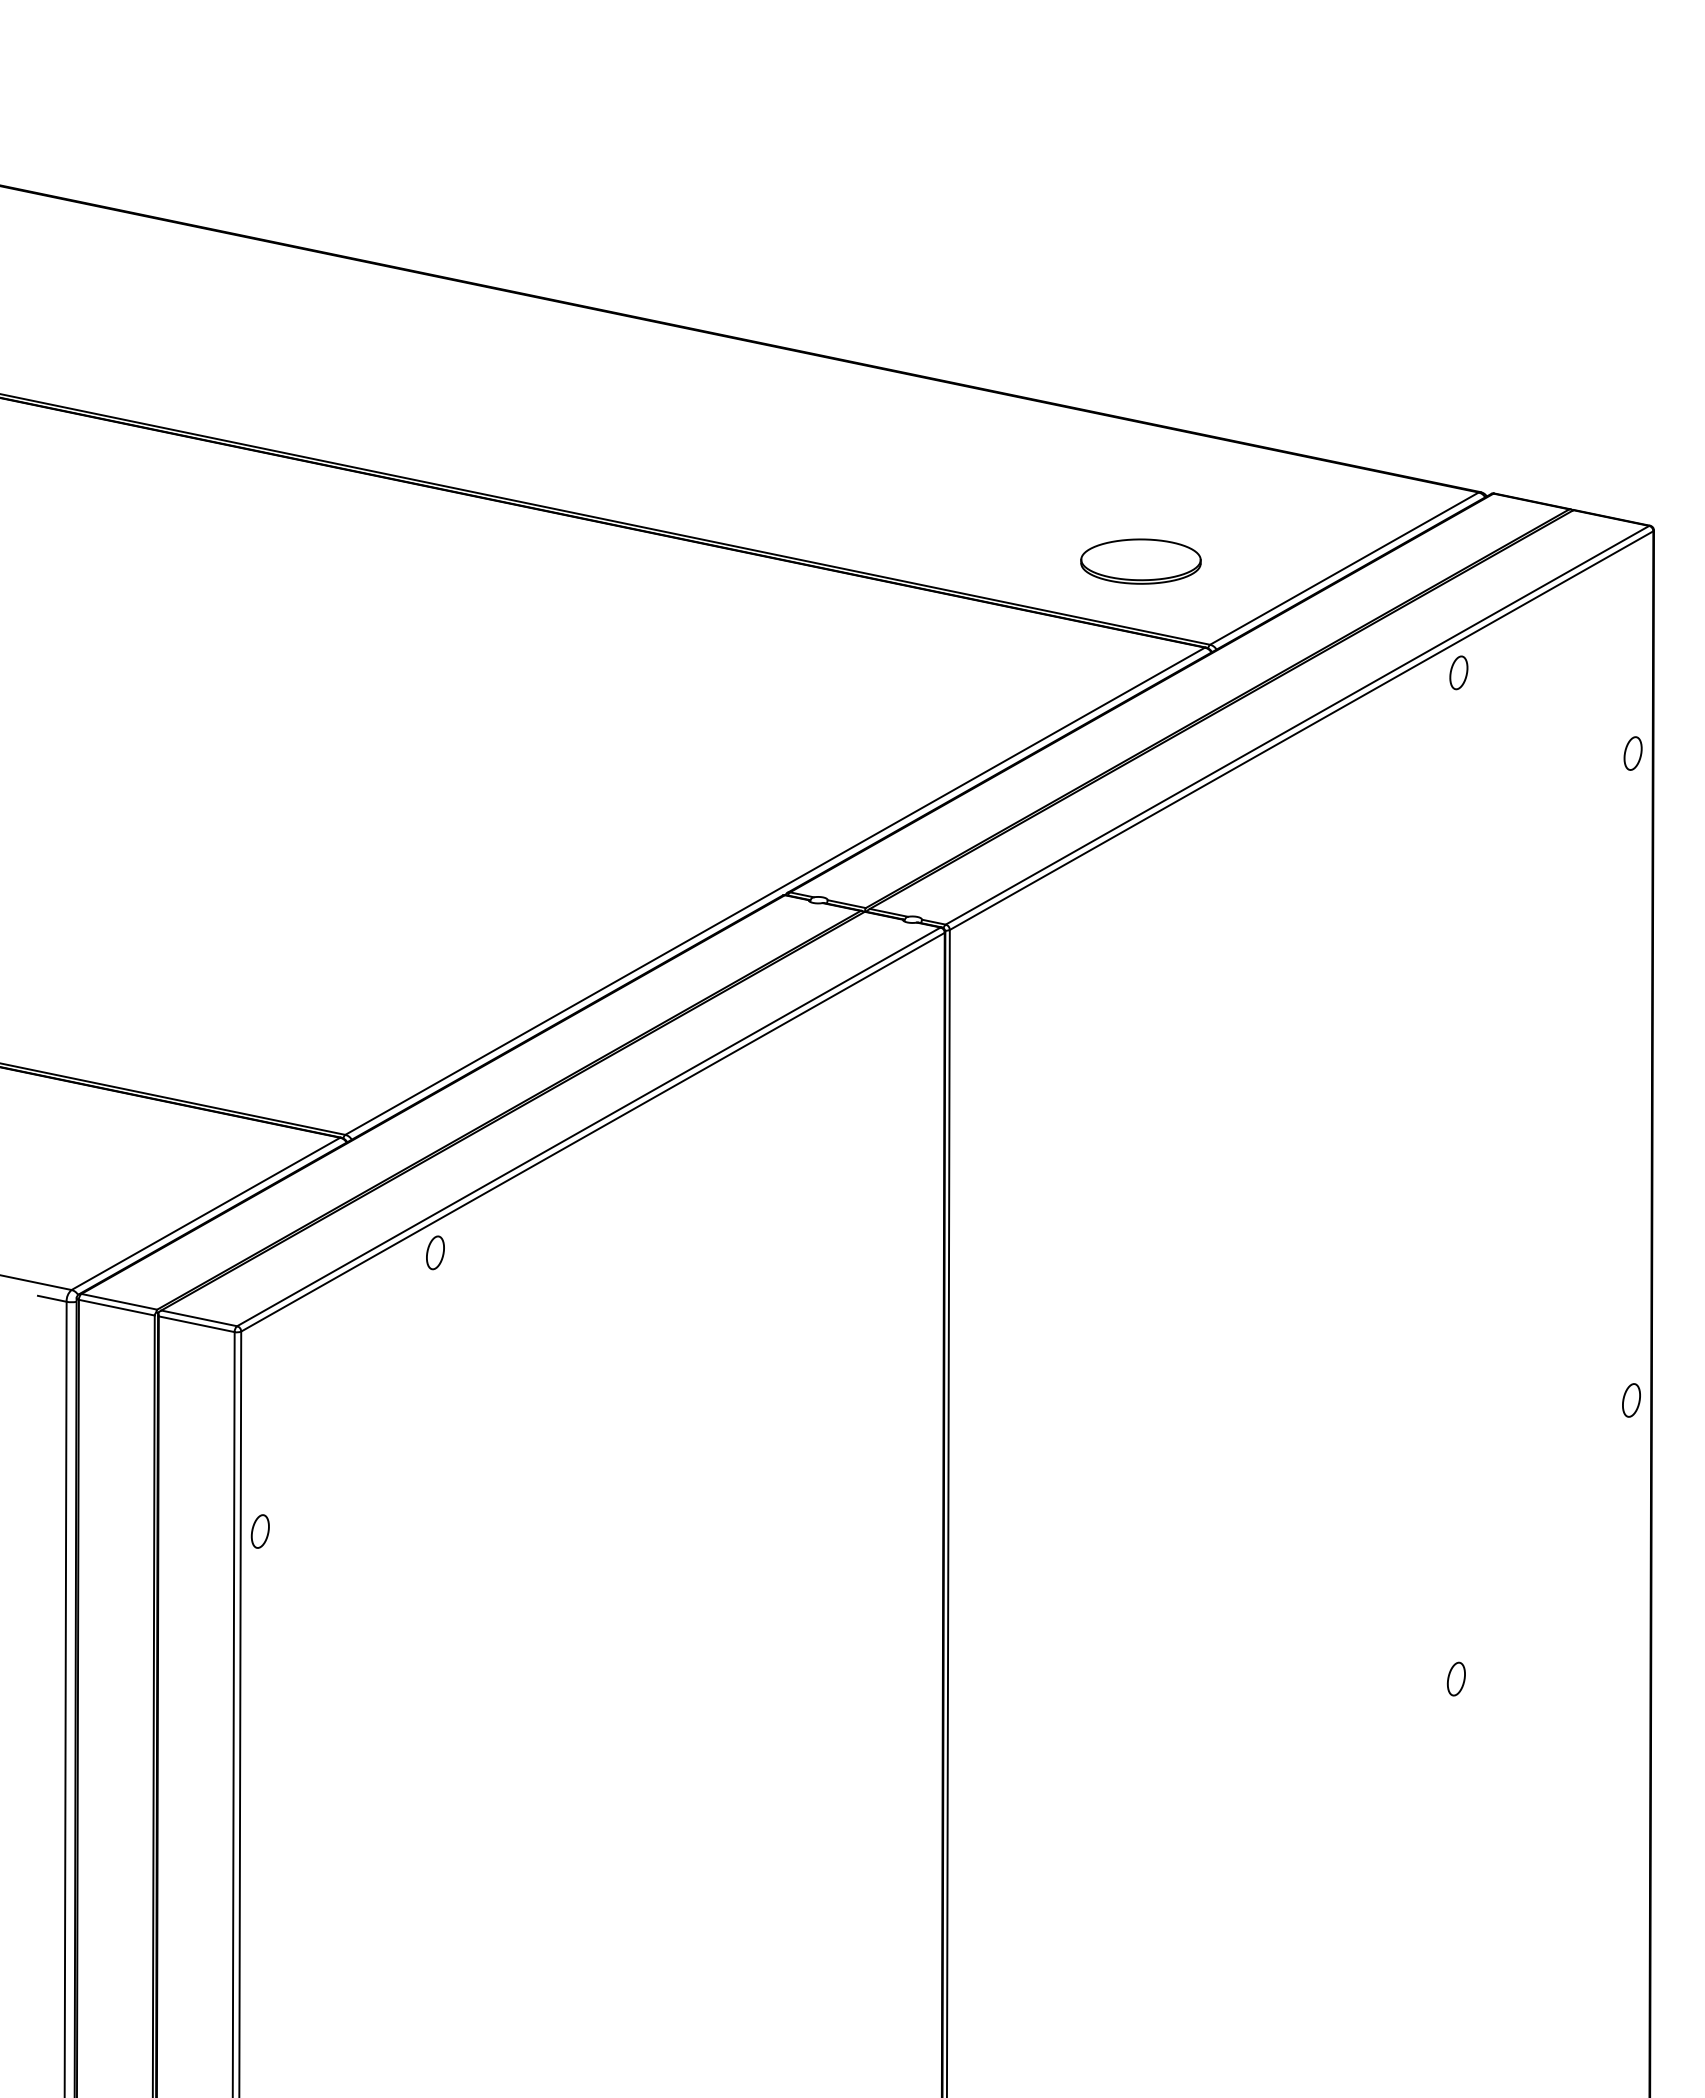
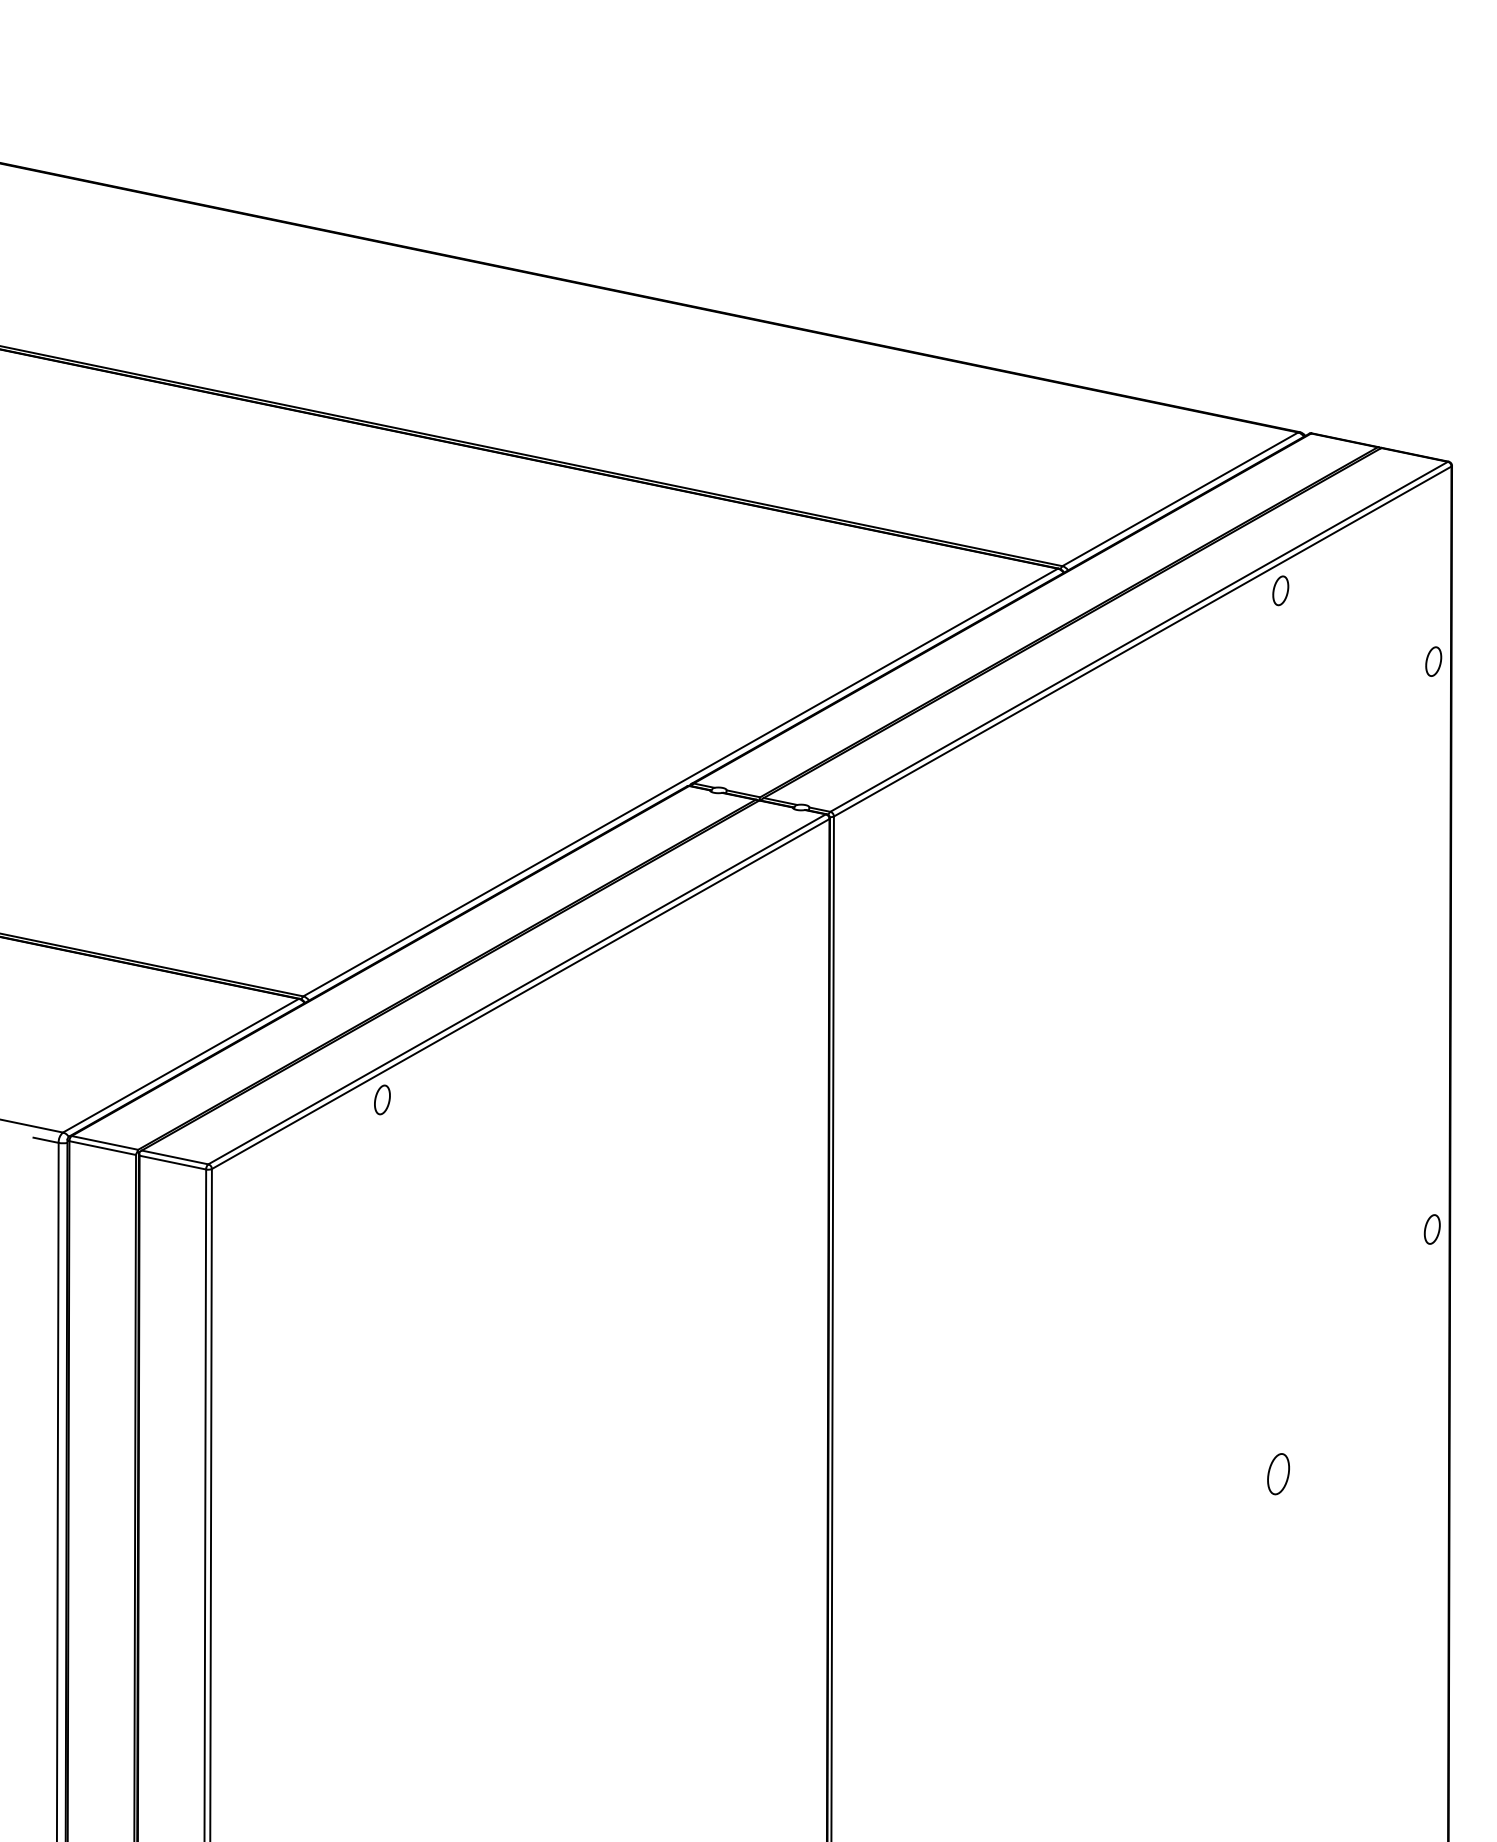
part: (1140, 561) -> (1001, 493), removed
part: (259, 1531) -> (227, 1344), removed
part: (1456, 1678) -> (1278, 1473), size x1.4

